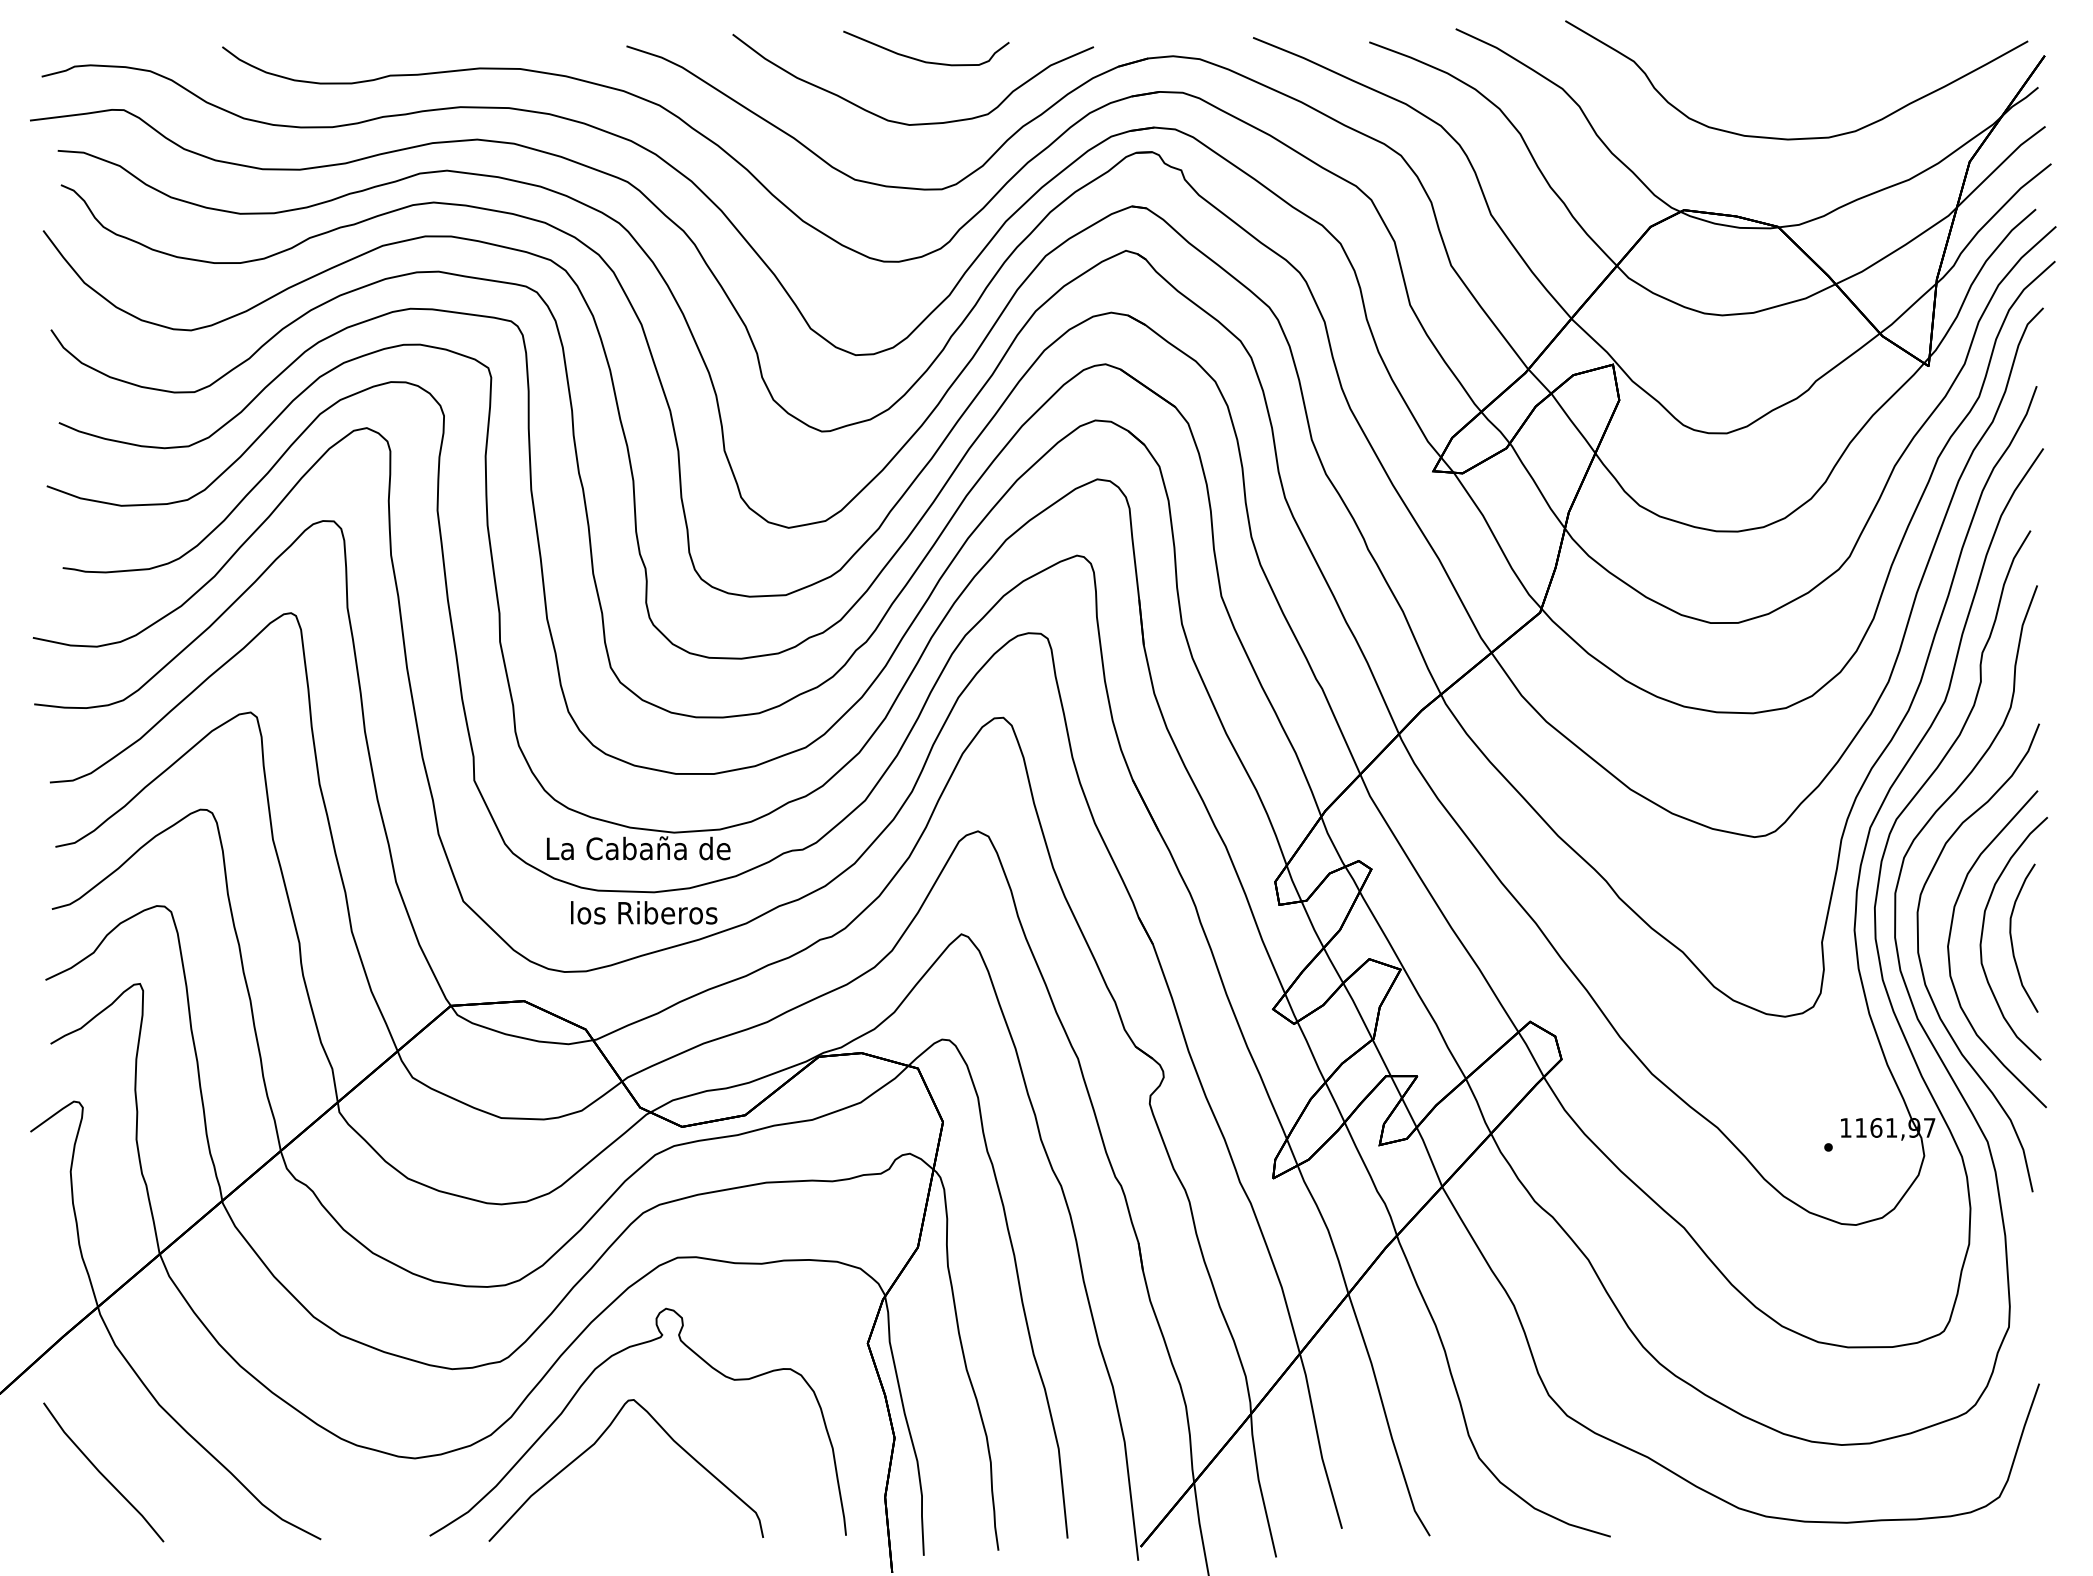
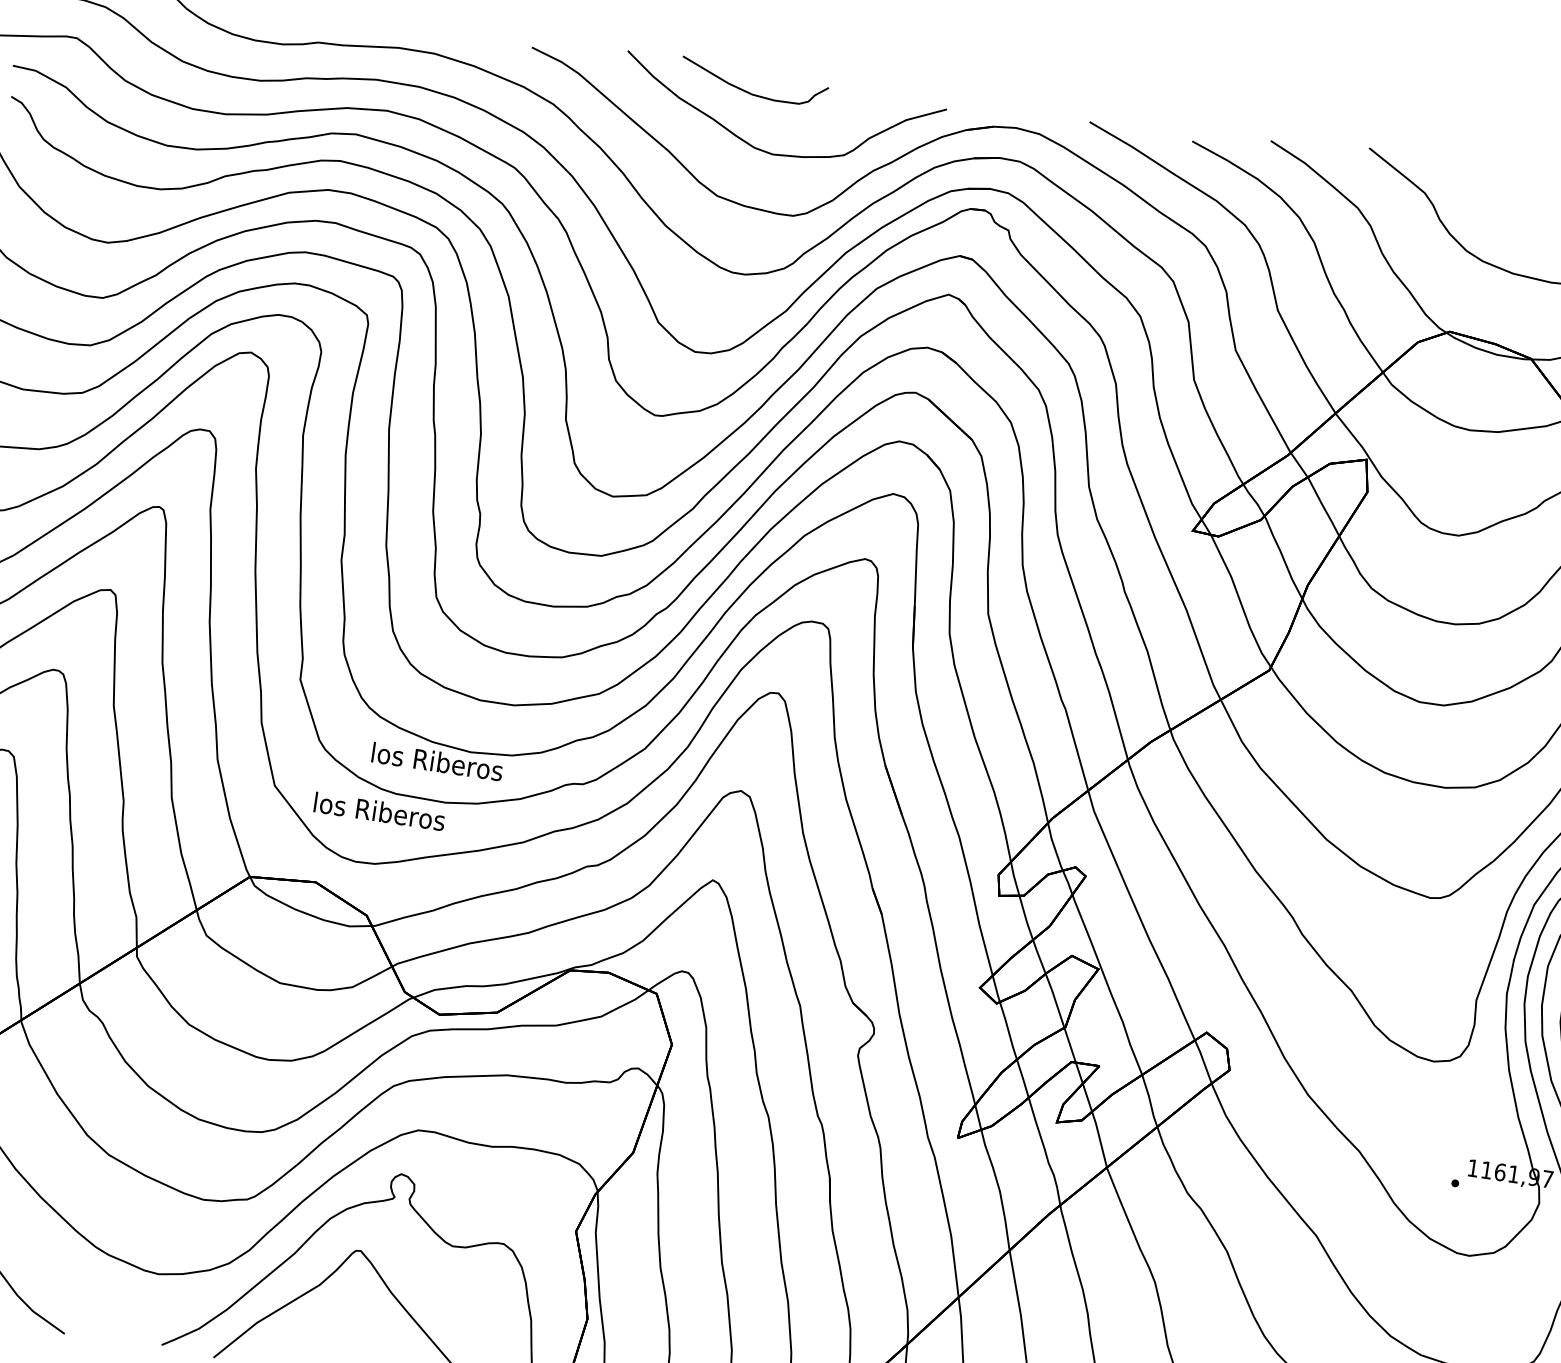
curve: (923, 60) -> (750, 92), moved
text: (638, 848) -> (437, 761), La Cabaña de -> los Riberos
text: (644, 912) -> (380, 811), moved

